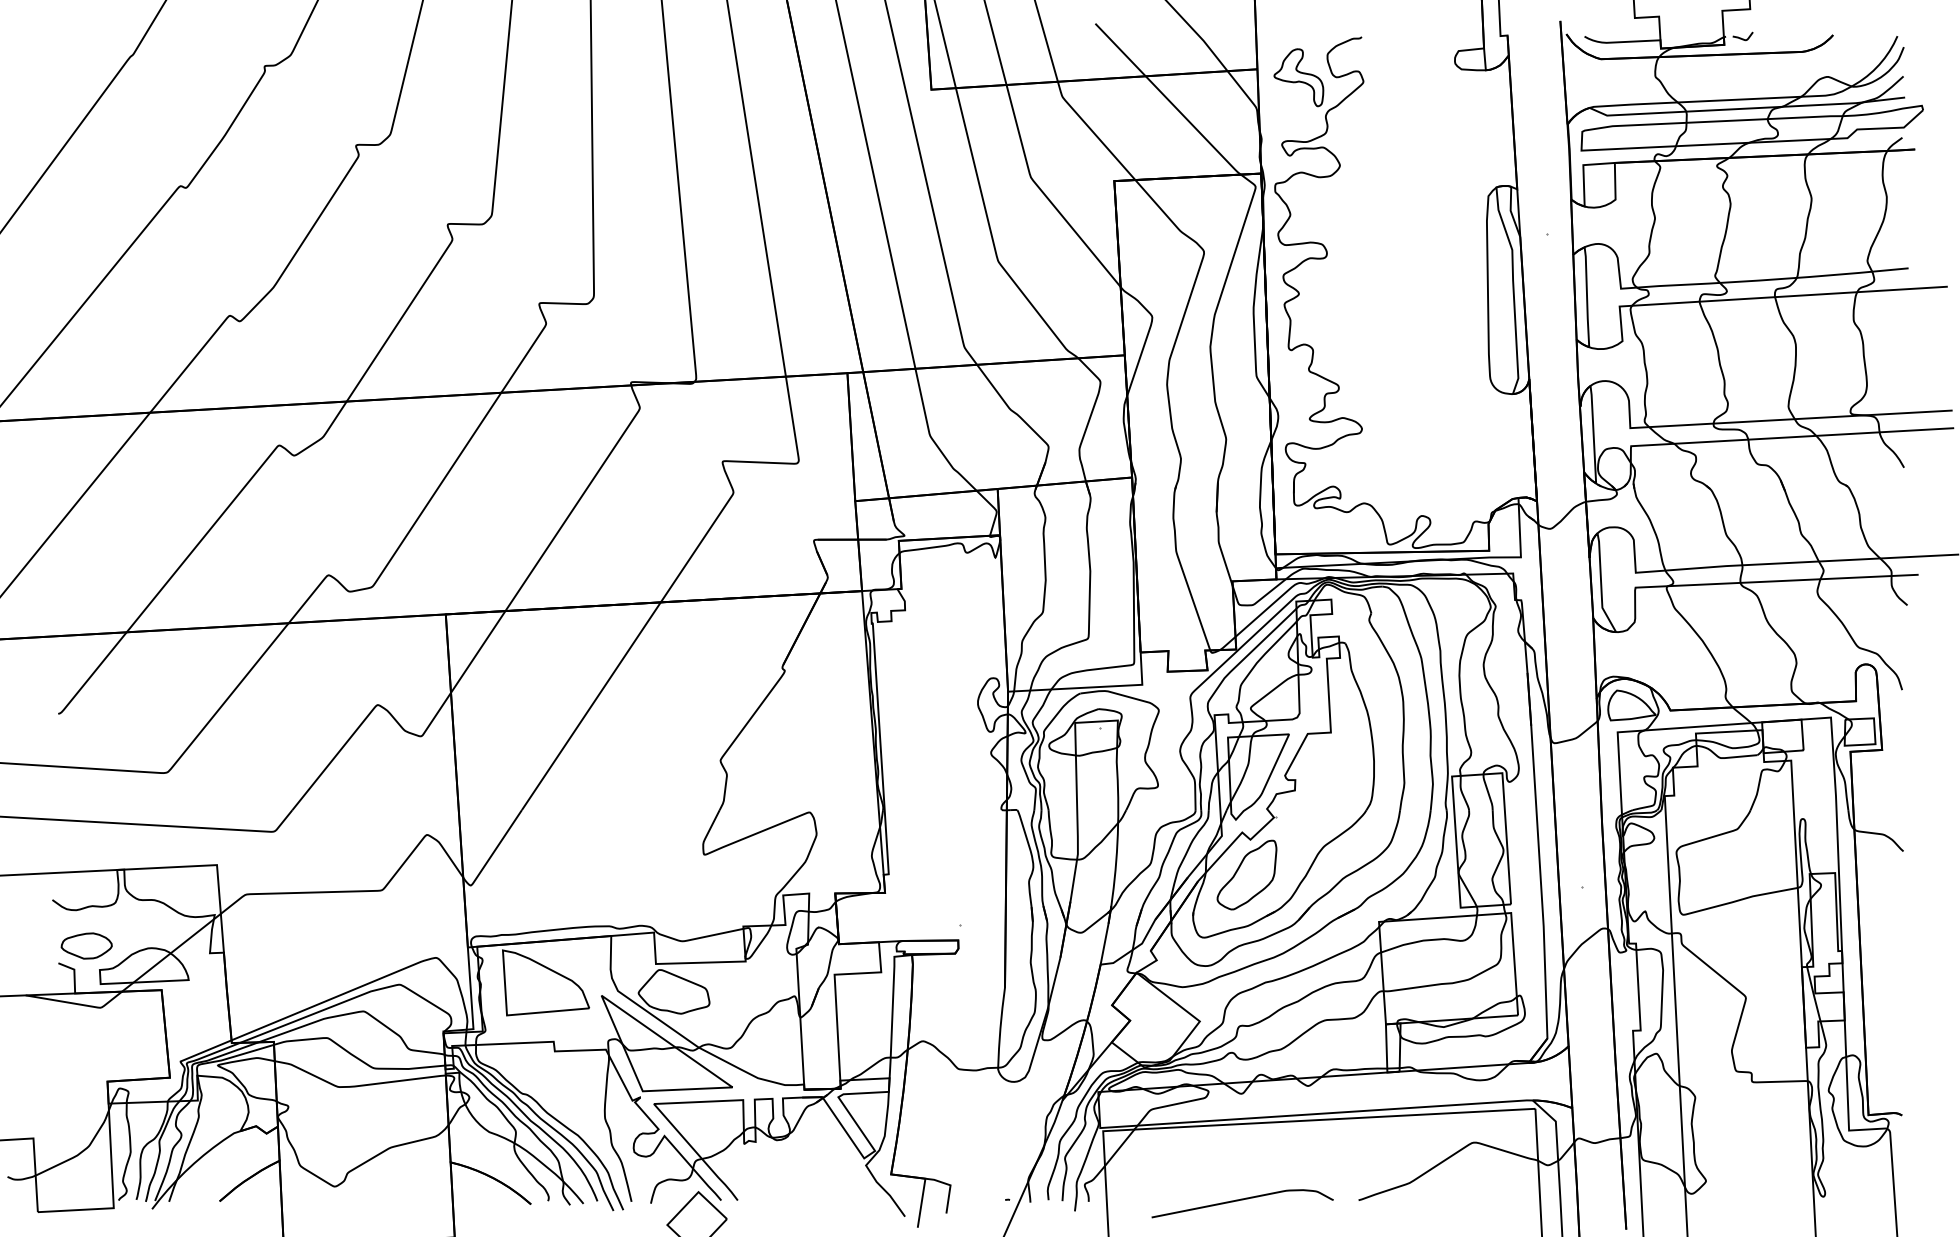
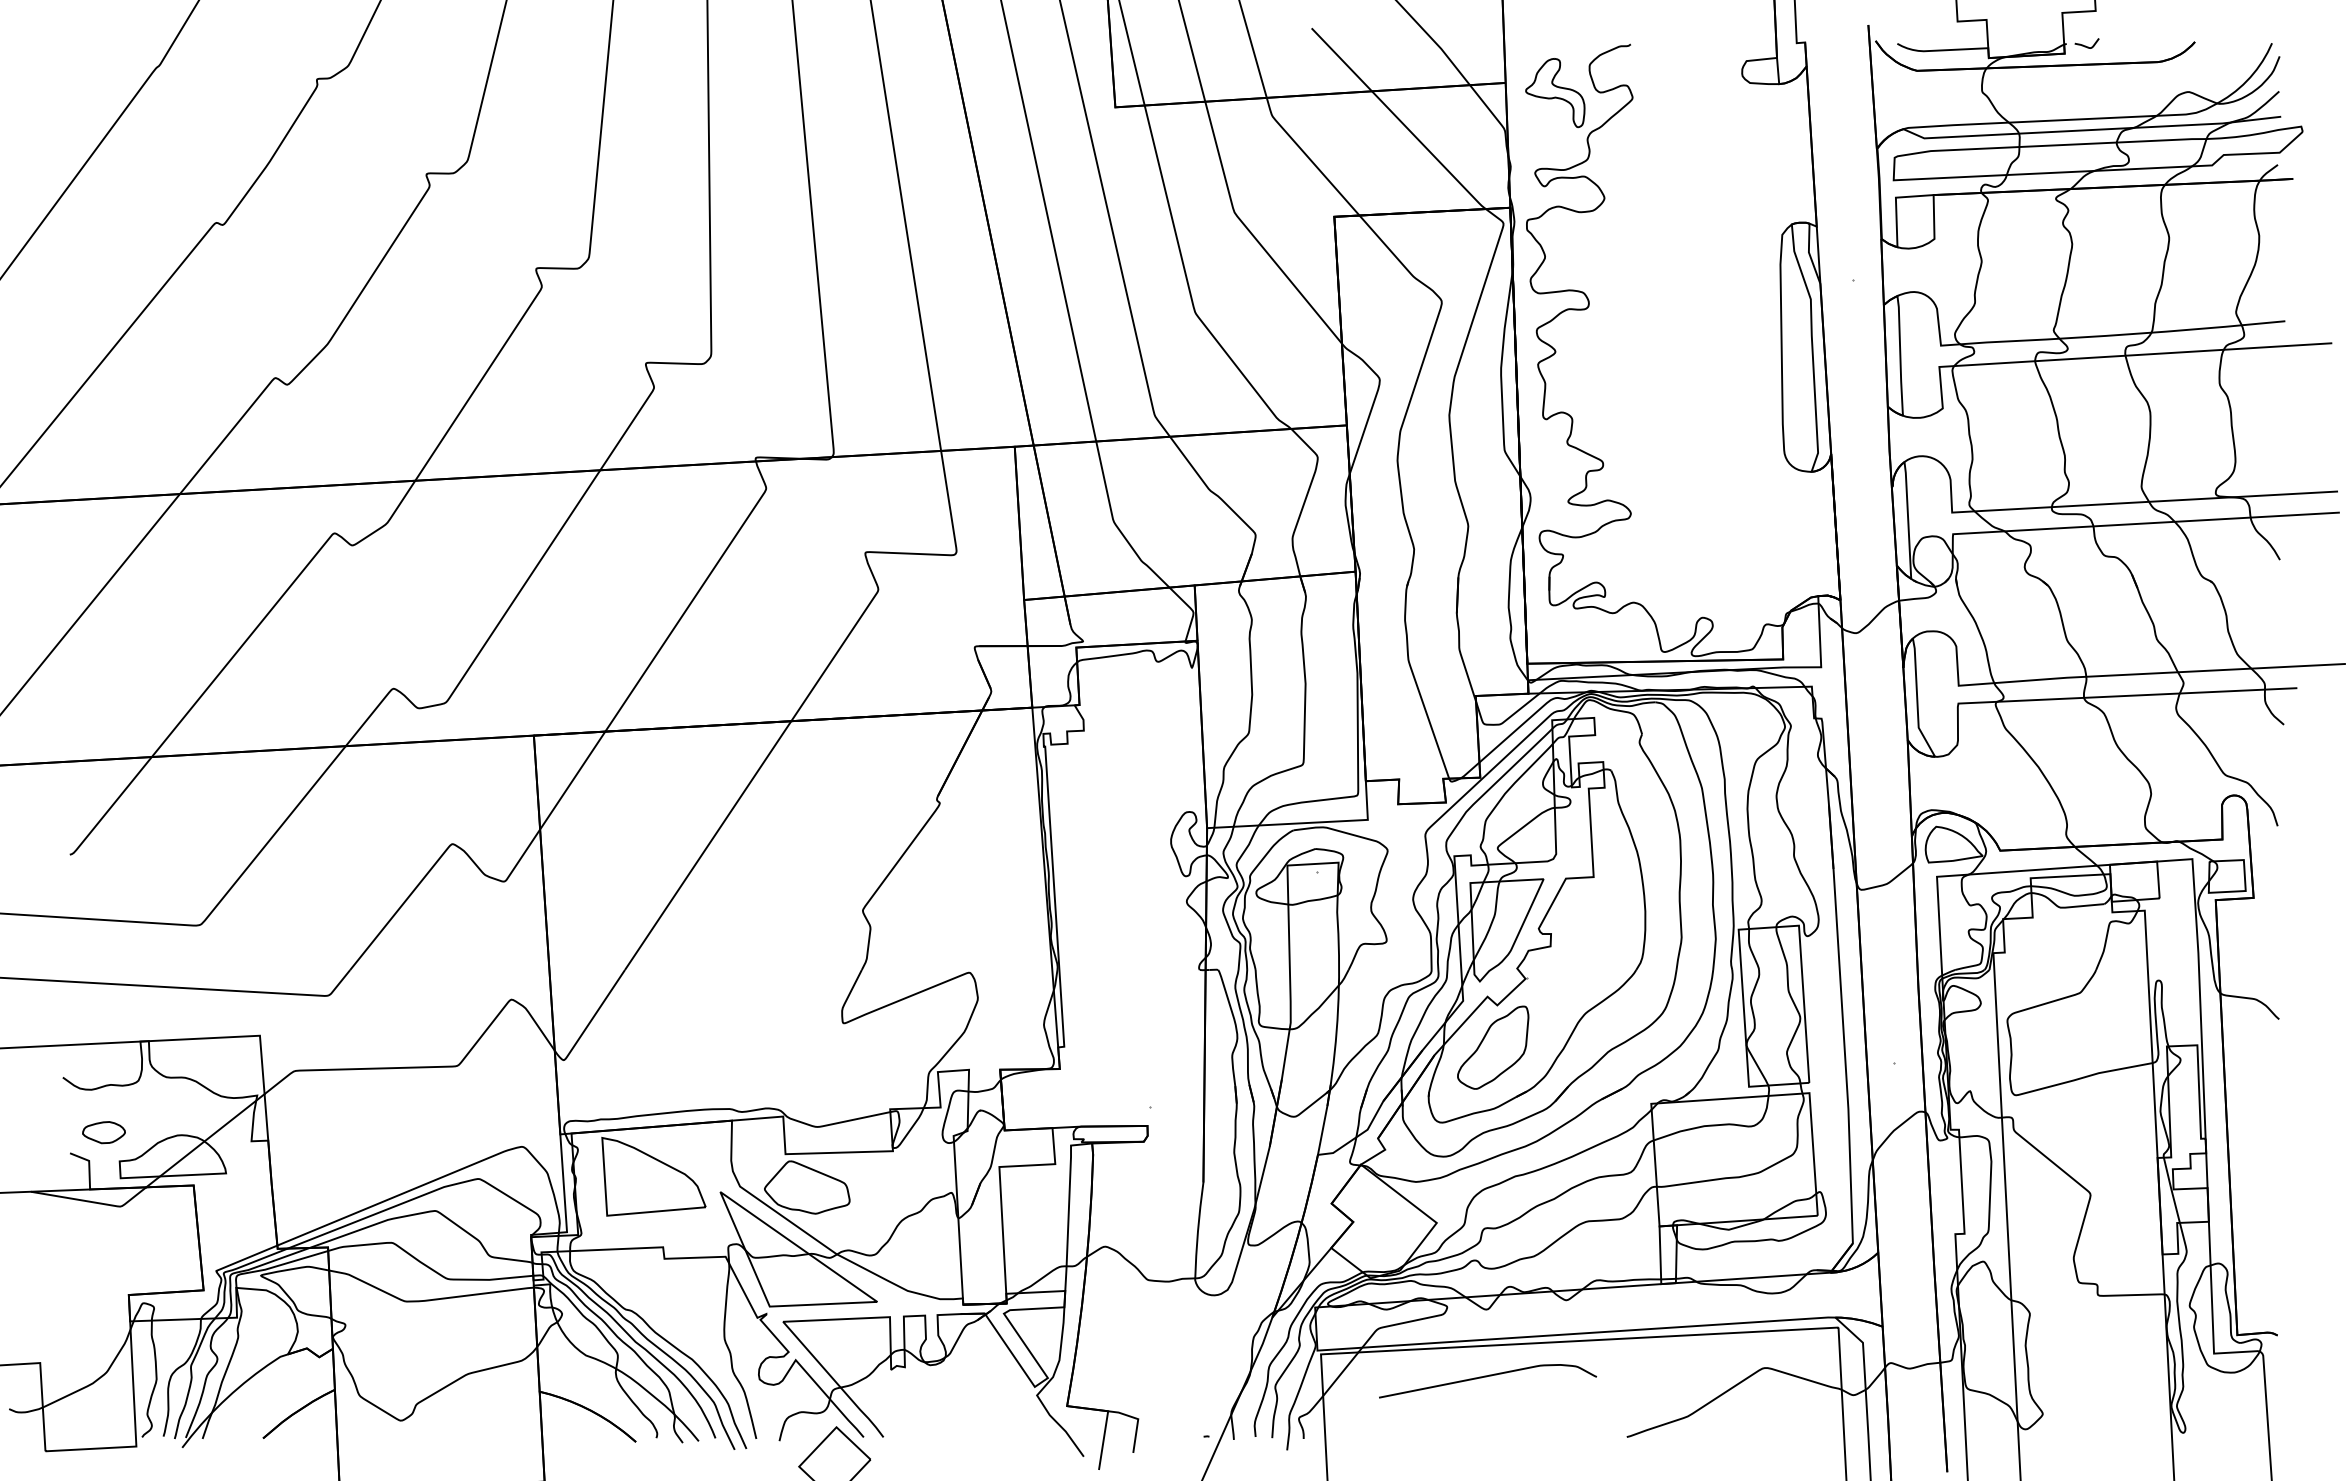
part: (86, 945) -> (103, 1132), size x0.7
curve: (1241, 1200) -> (1486, 1377), moved

